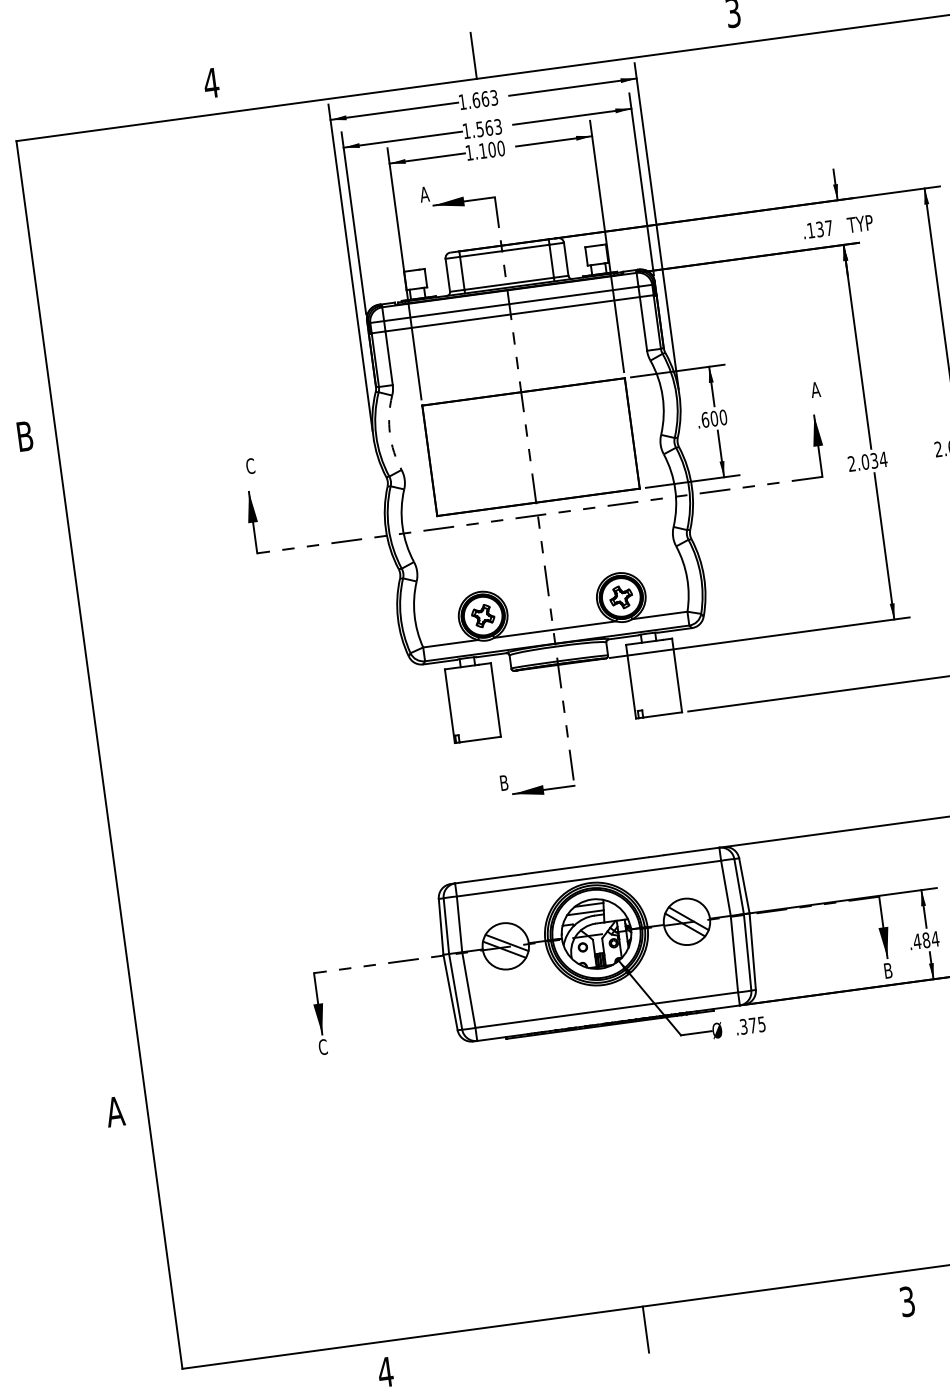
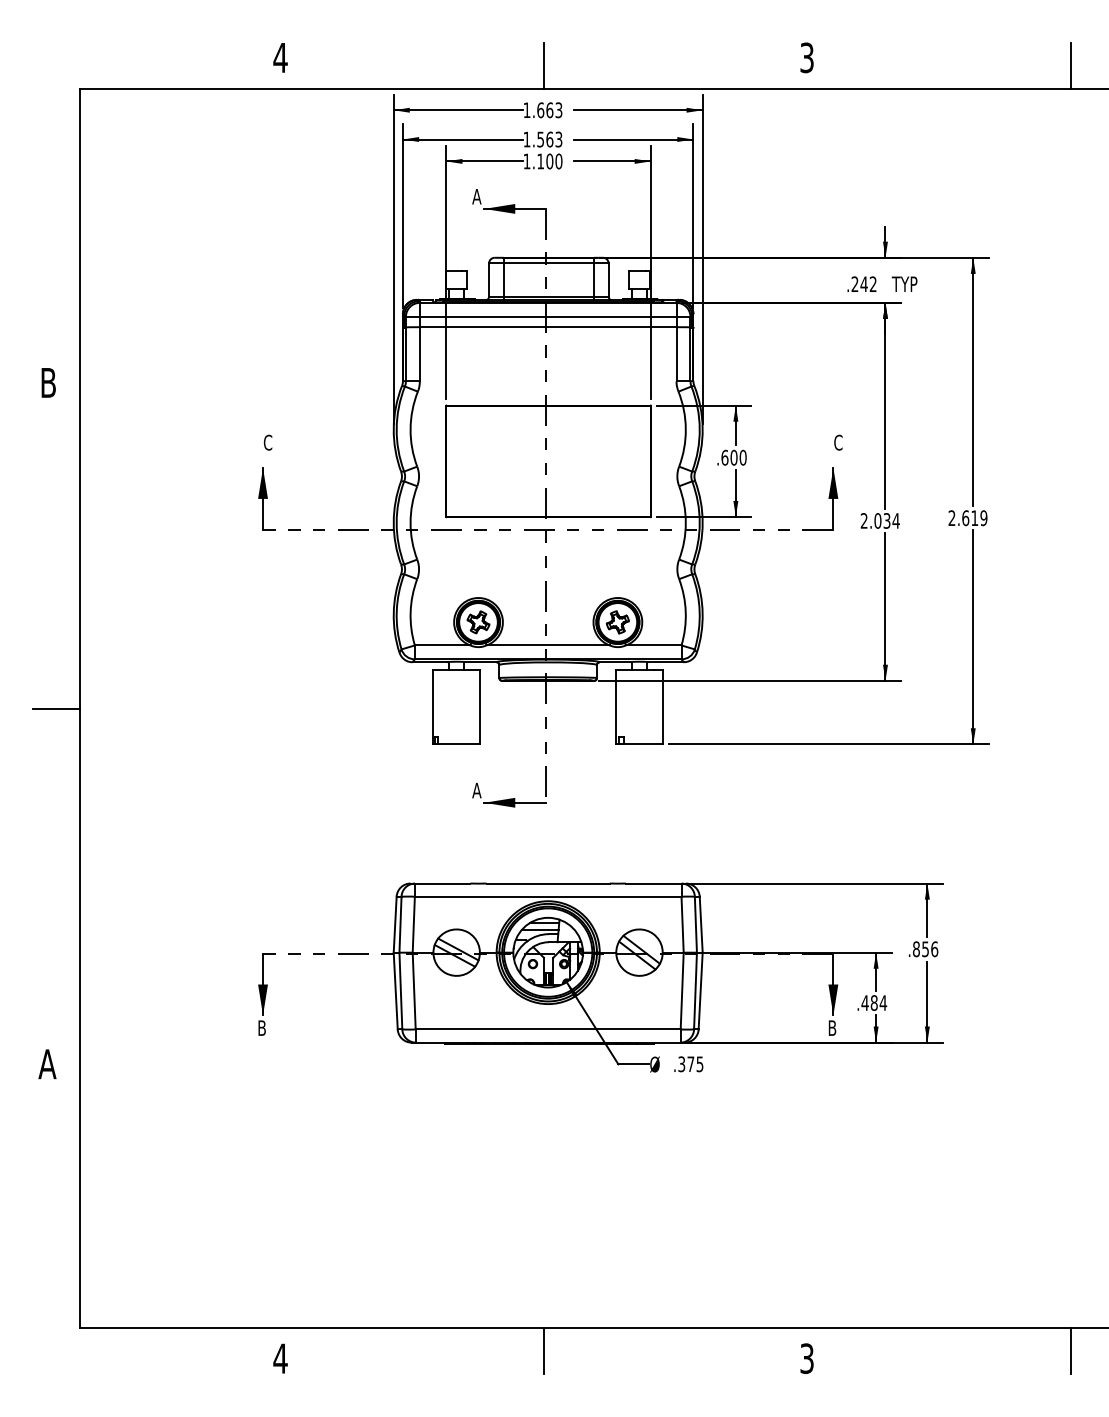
text: (819, 229) -> (863, 284), .137 -> .242
text: (814, 389) -> (837, 442), A -> C
arc: (389, 434) -> (410, 429), dashed -> solid
line: (76, 757) -> (56, 708), added
text: (503, 782) -> (476, 790), B -> A
text: (323, 1047) -> (262, 1028), C -> B

